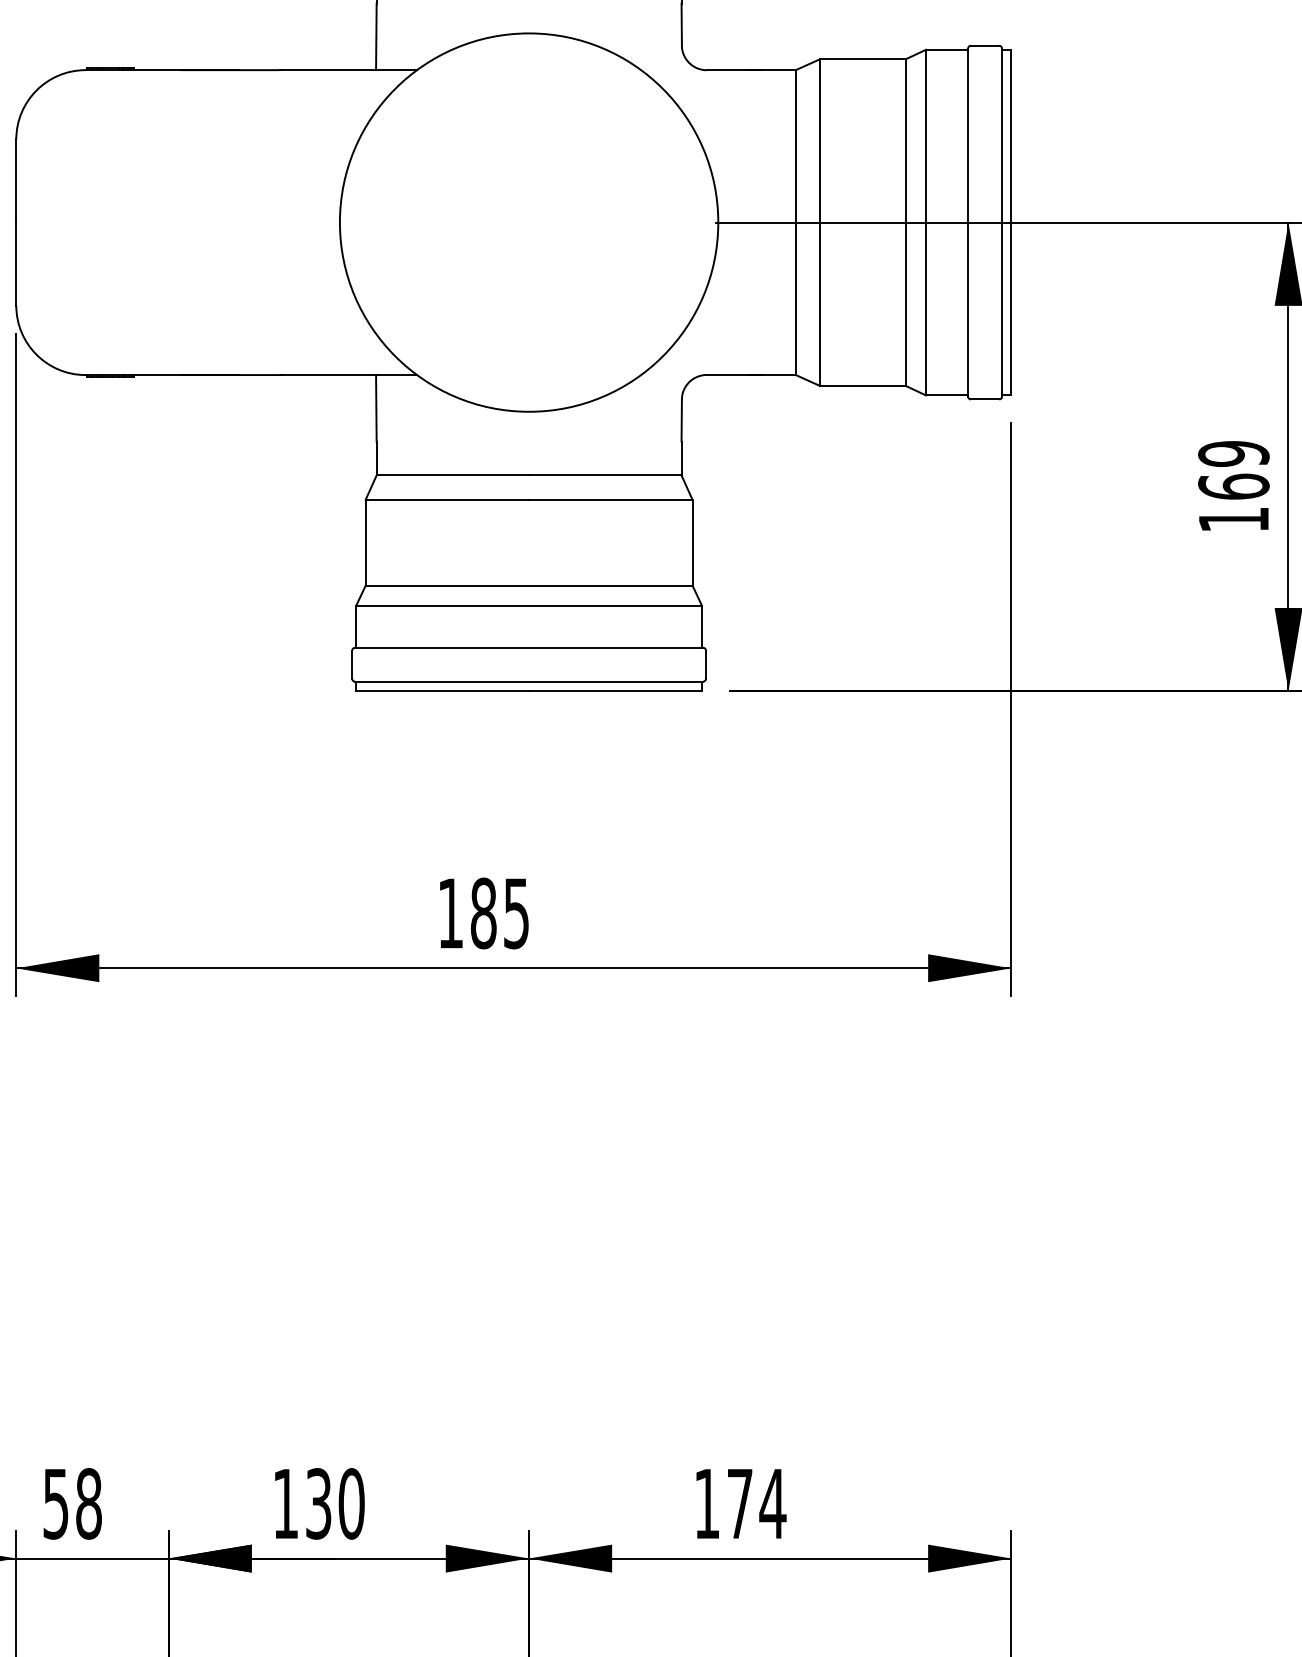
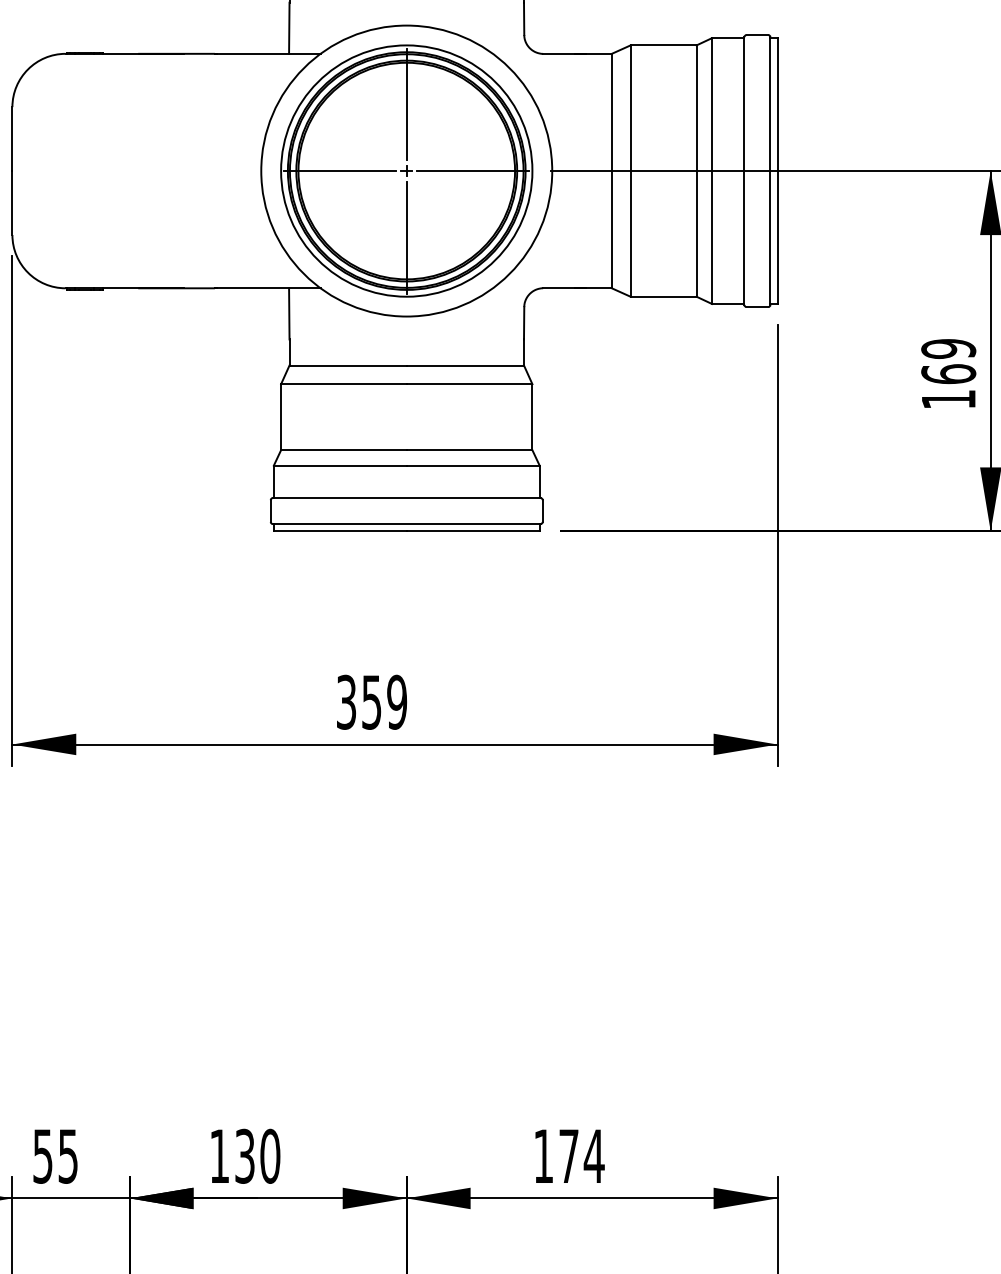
part: (528, 221) -> (406, 170), added
text: (484, 912) -> (372, 701), 185 -> 359
text: (89, 1502) -> (68, 1155), 58 -> 55

